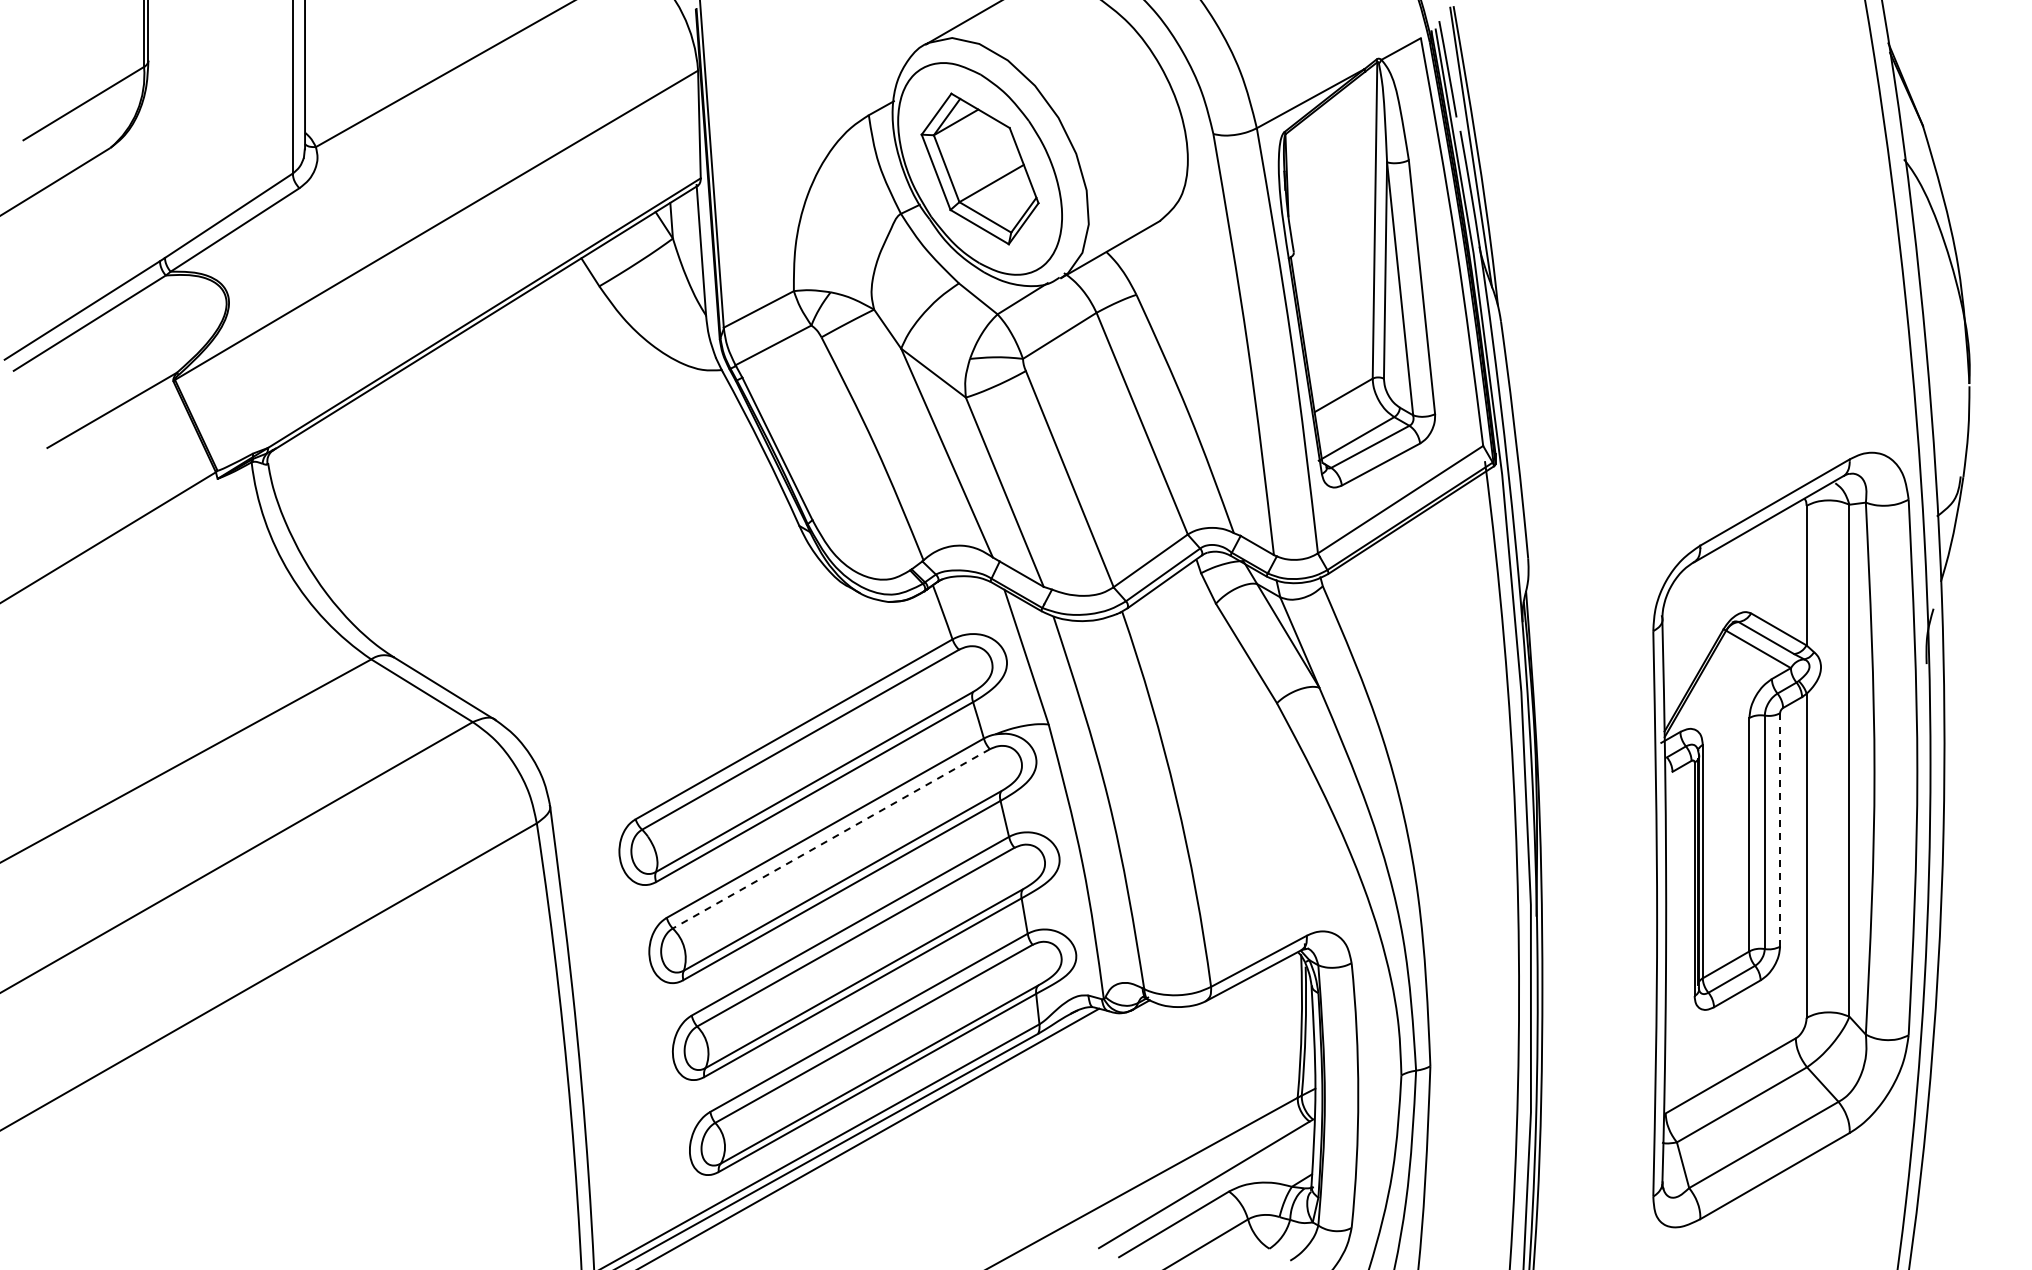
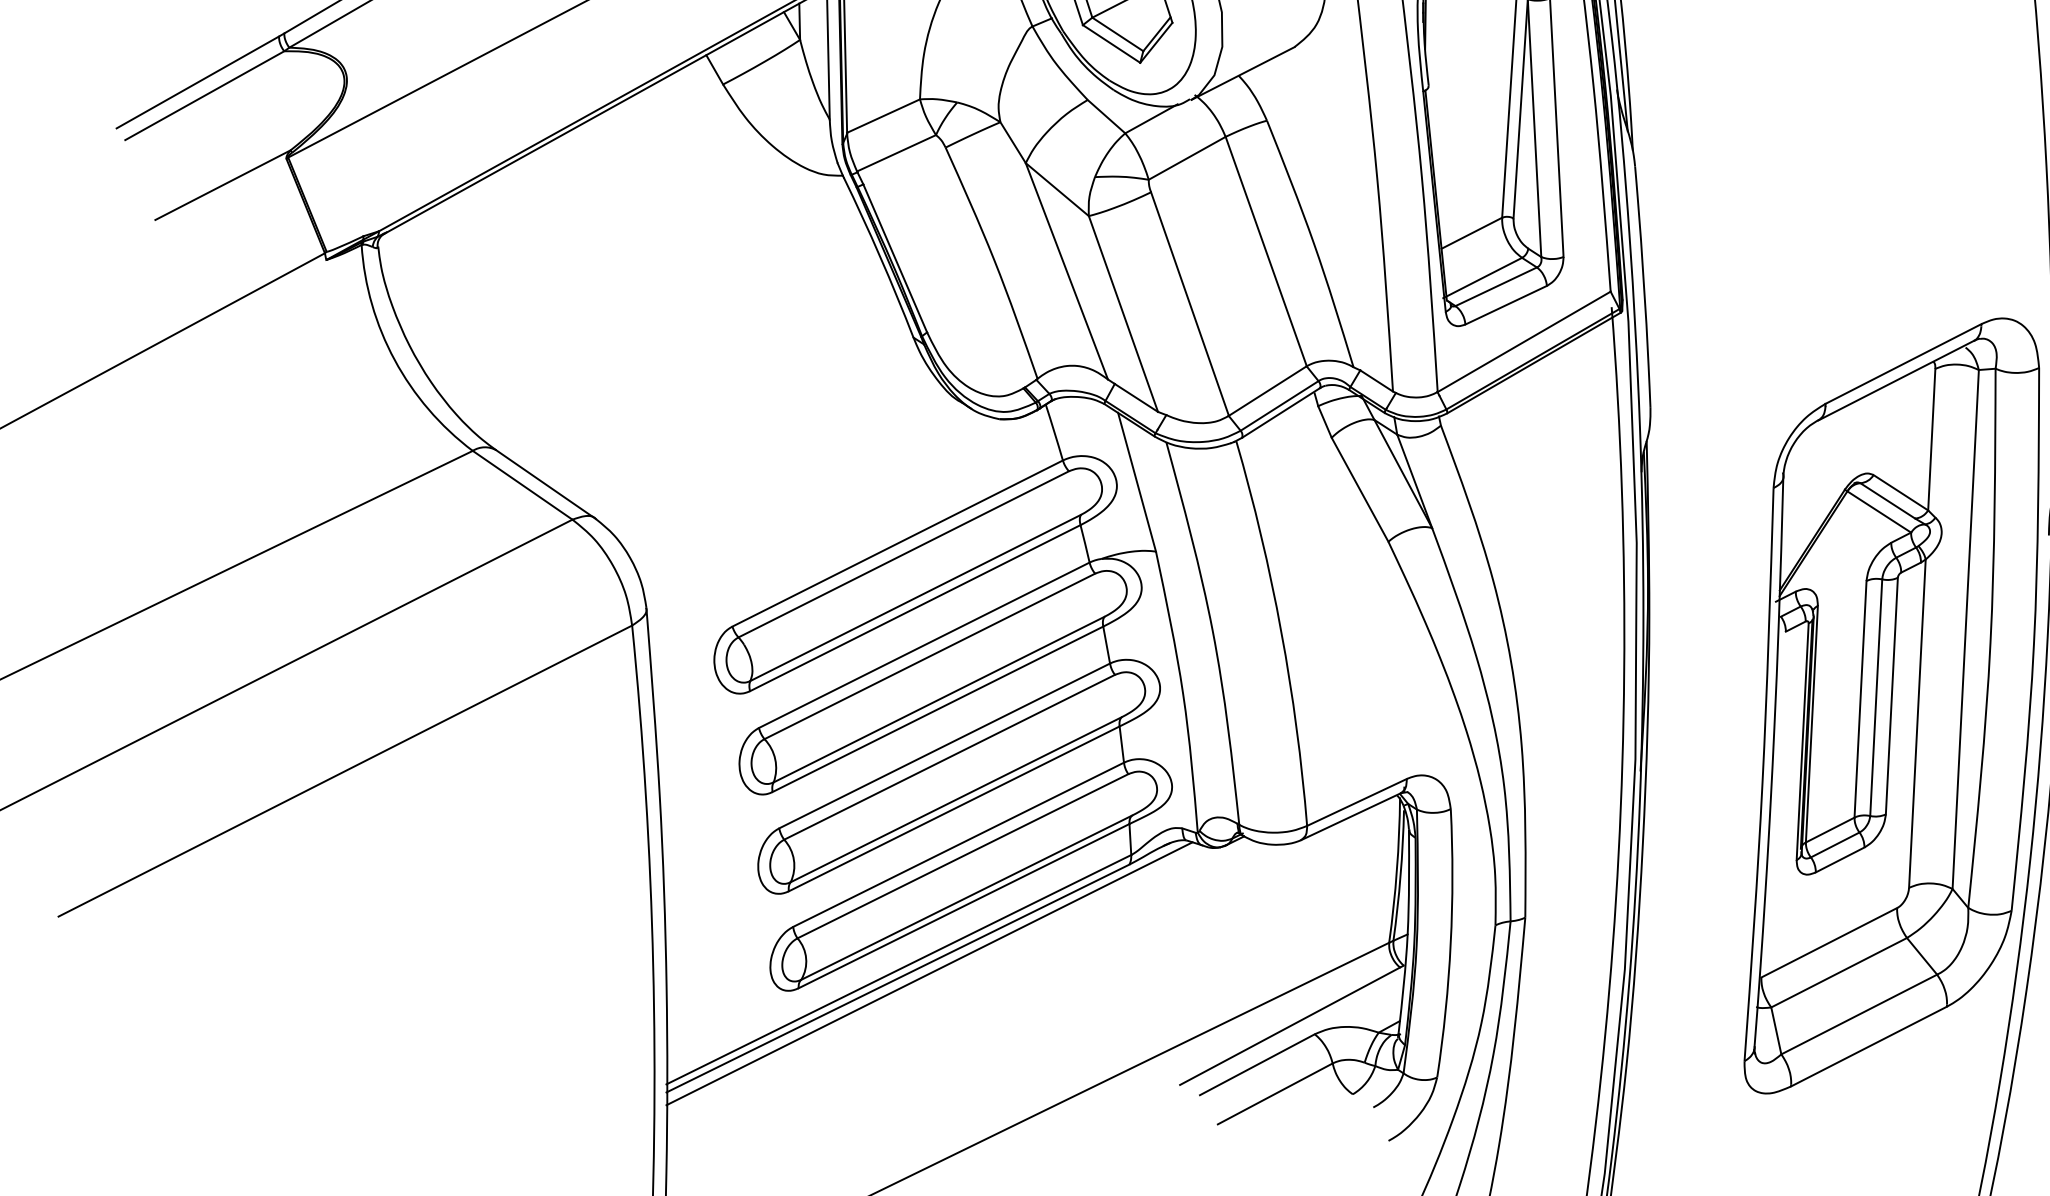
line: (1780, 829) -> (1892, 695), dashed -> solid
line: (830, 839) -> (928, 657), dashed -> solid

